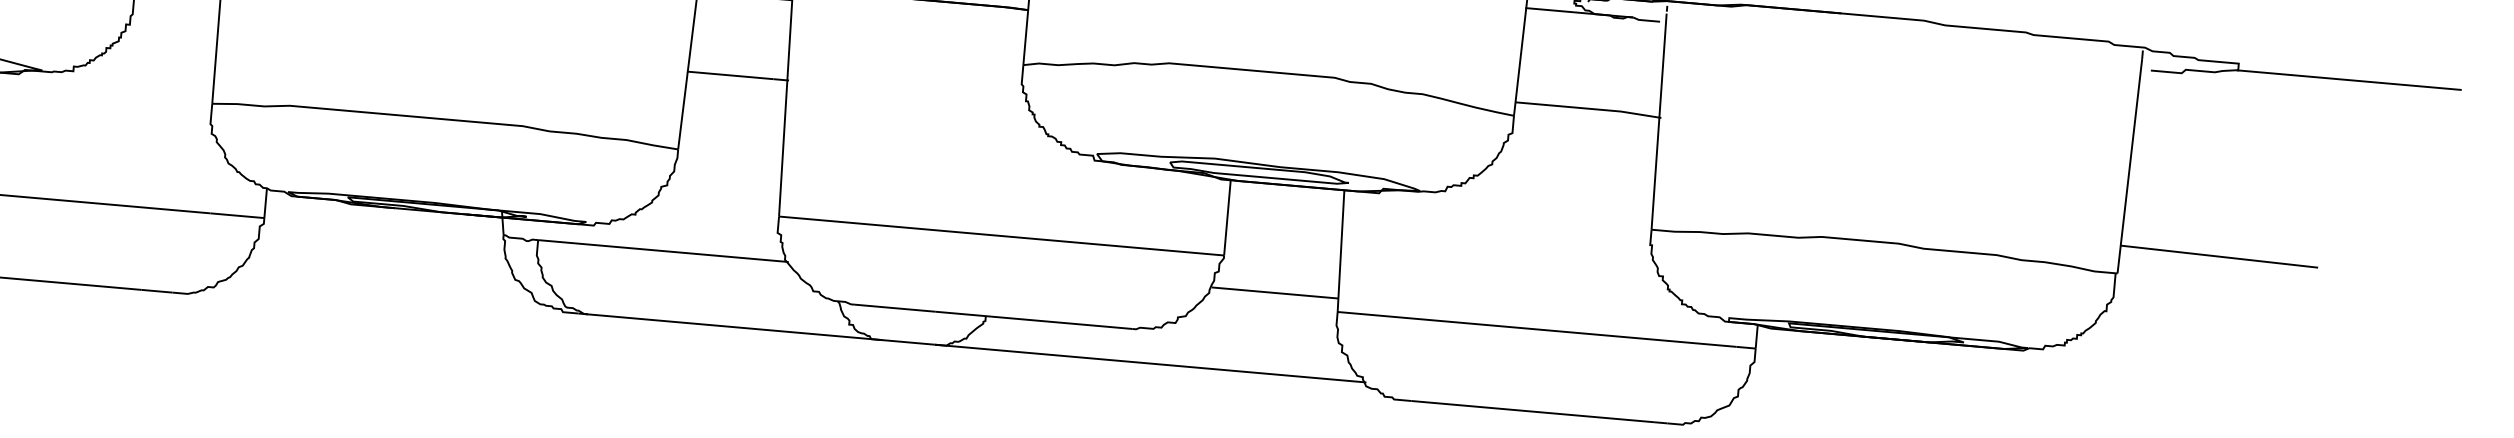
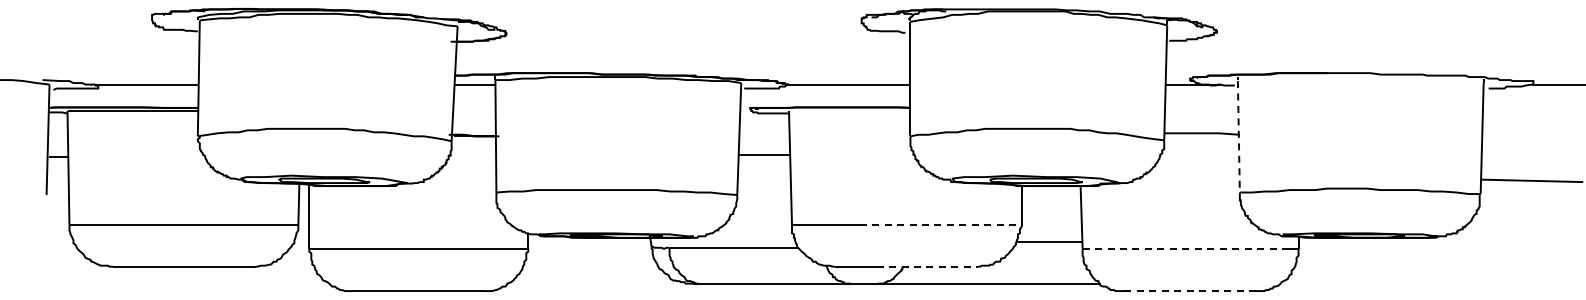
line: (1658, 121) -> (1238, 136), solid -> dashed
line: (1068, 241) -> (941, 224), solid -> dashed
line: (1034, 320) -> (927, 266), solid -> dashed
line: (1536, 328) -> (1185, 248), solid -> dashed
line: (1533, 412) -> (1187, 291), solid -> dashed

